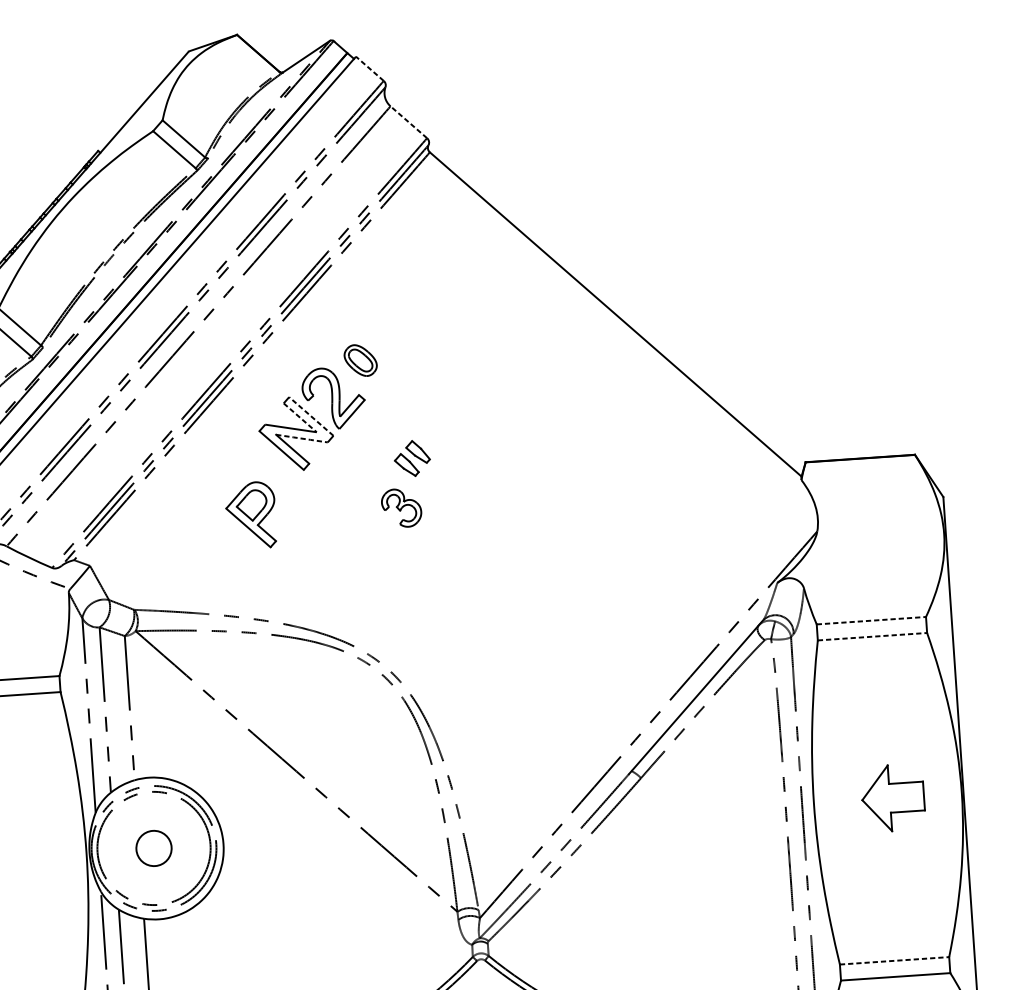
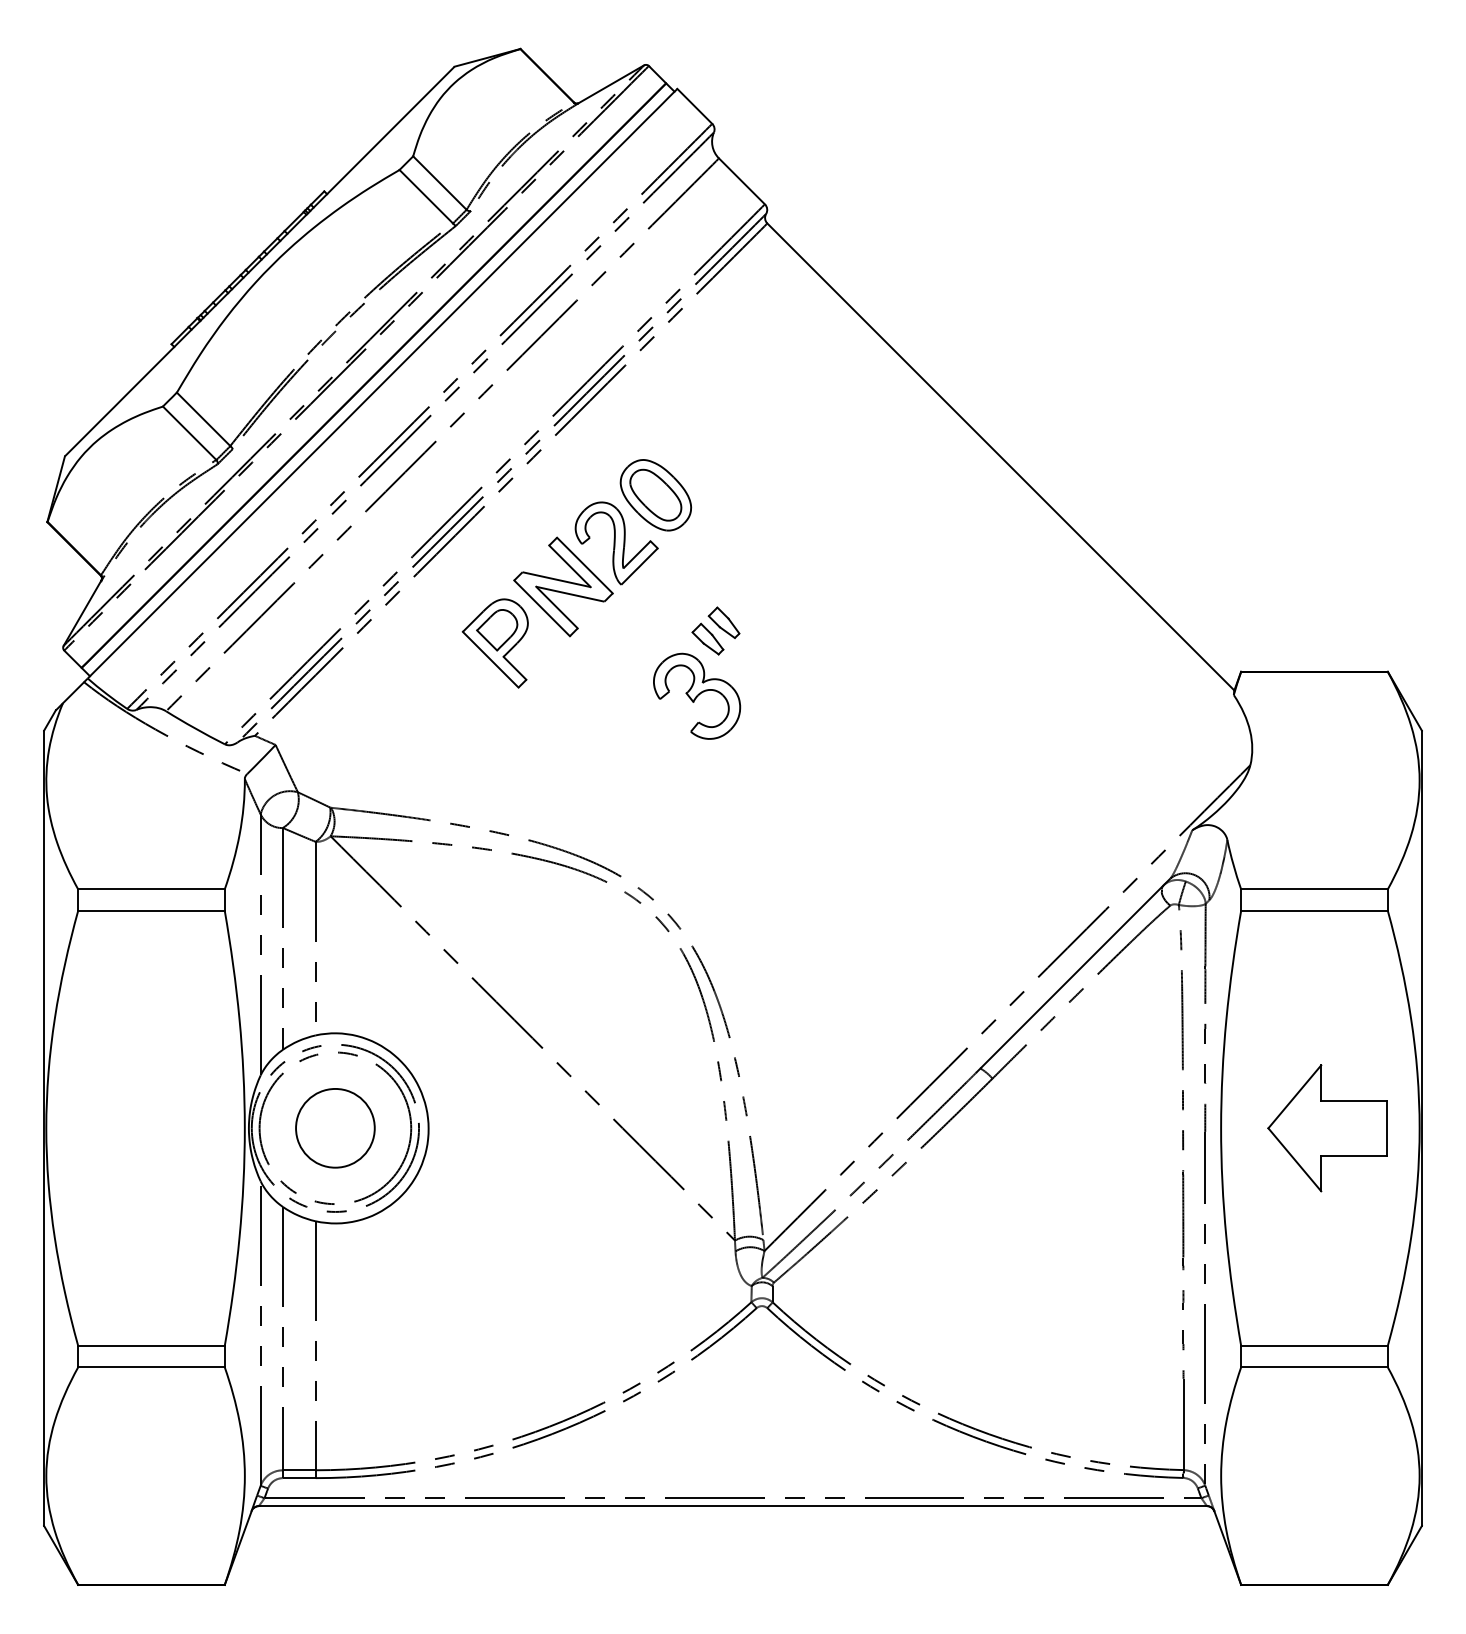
line: (369, 68) -> (694, 106), dashed -> solid
line: (408, 122) -> (741, 181), dashed -> solid
part: (360, 360) -> (655, 495), size x1.67
line: (311, 416) -> (584, 565), dashed -> solid
line: (300, 417) -> (570, 566), dashed -> solid
line: (302, 438) -> (570, 594), dashed -> solid
part: (401, 507) -> (697, 695), size x1.67
part: (250, 515) -> (494, 643), moved
line: (871, 620) -> (1314, 889), dashed -> solid
line: (872, 636) -> (1314, 910), dashed -> solid
part: (893, 798) -> (1327, 1128), size x1.43
circle: (154, 847) -> (335, 1127), size x1.67
line: (894, 960) -> (1314, 1345), dashed -> solid

